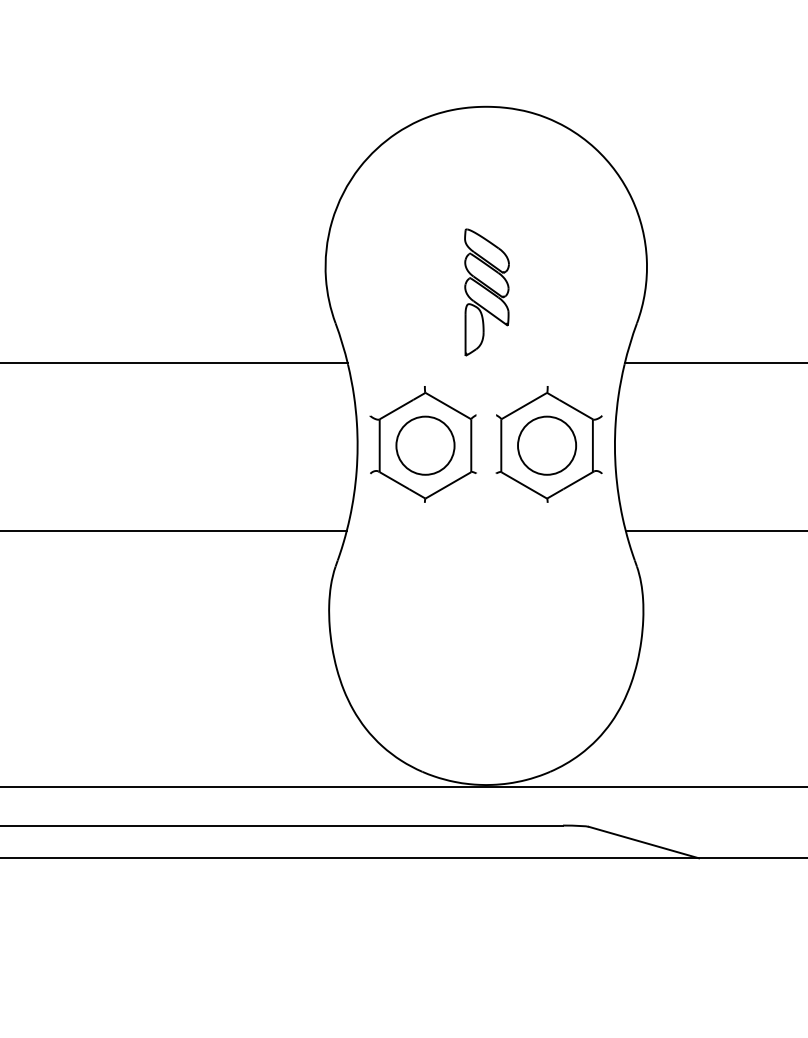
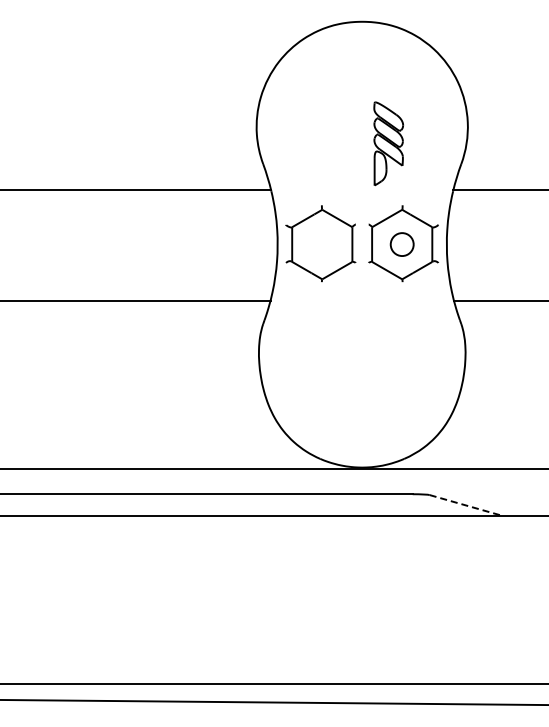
part: (486, 291) -> (388, 143), moved
circle: (425, 445) -> (322, 244), removed
circle: (547, 445) -> (402, 244), size x0.6
line: (643, 842) -> (465, 505), solid -> dashed

